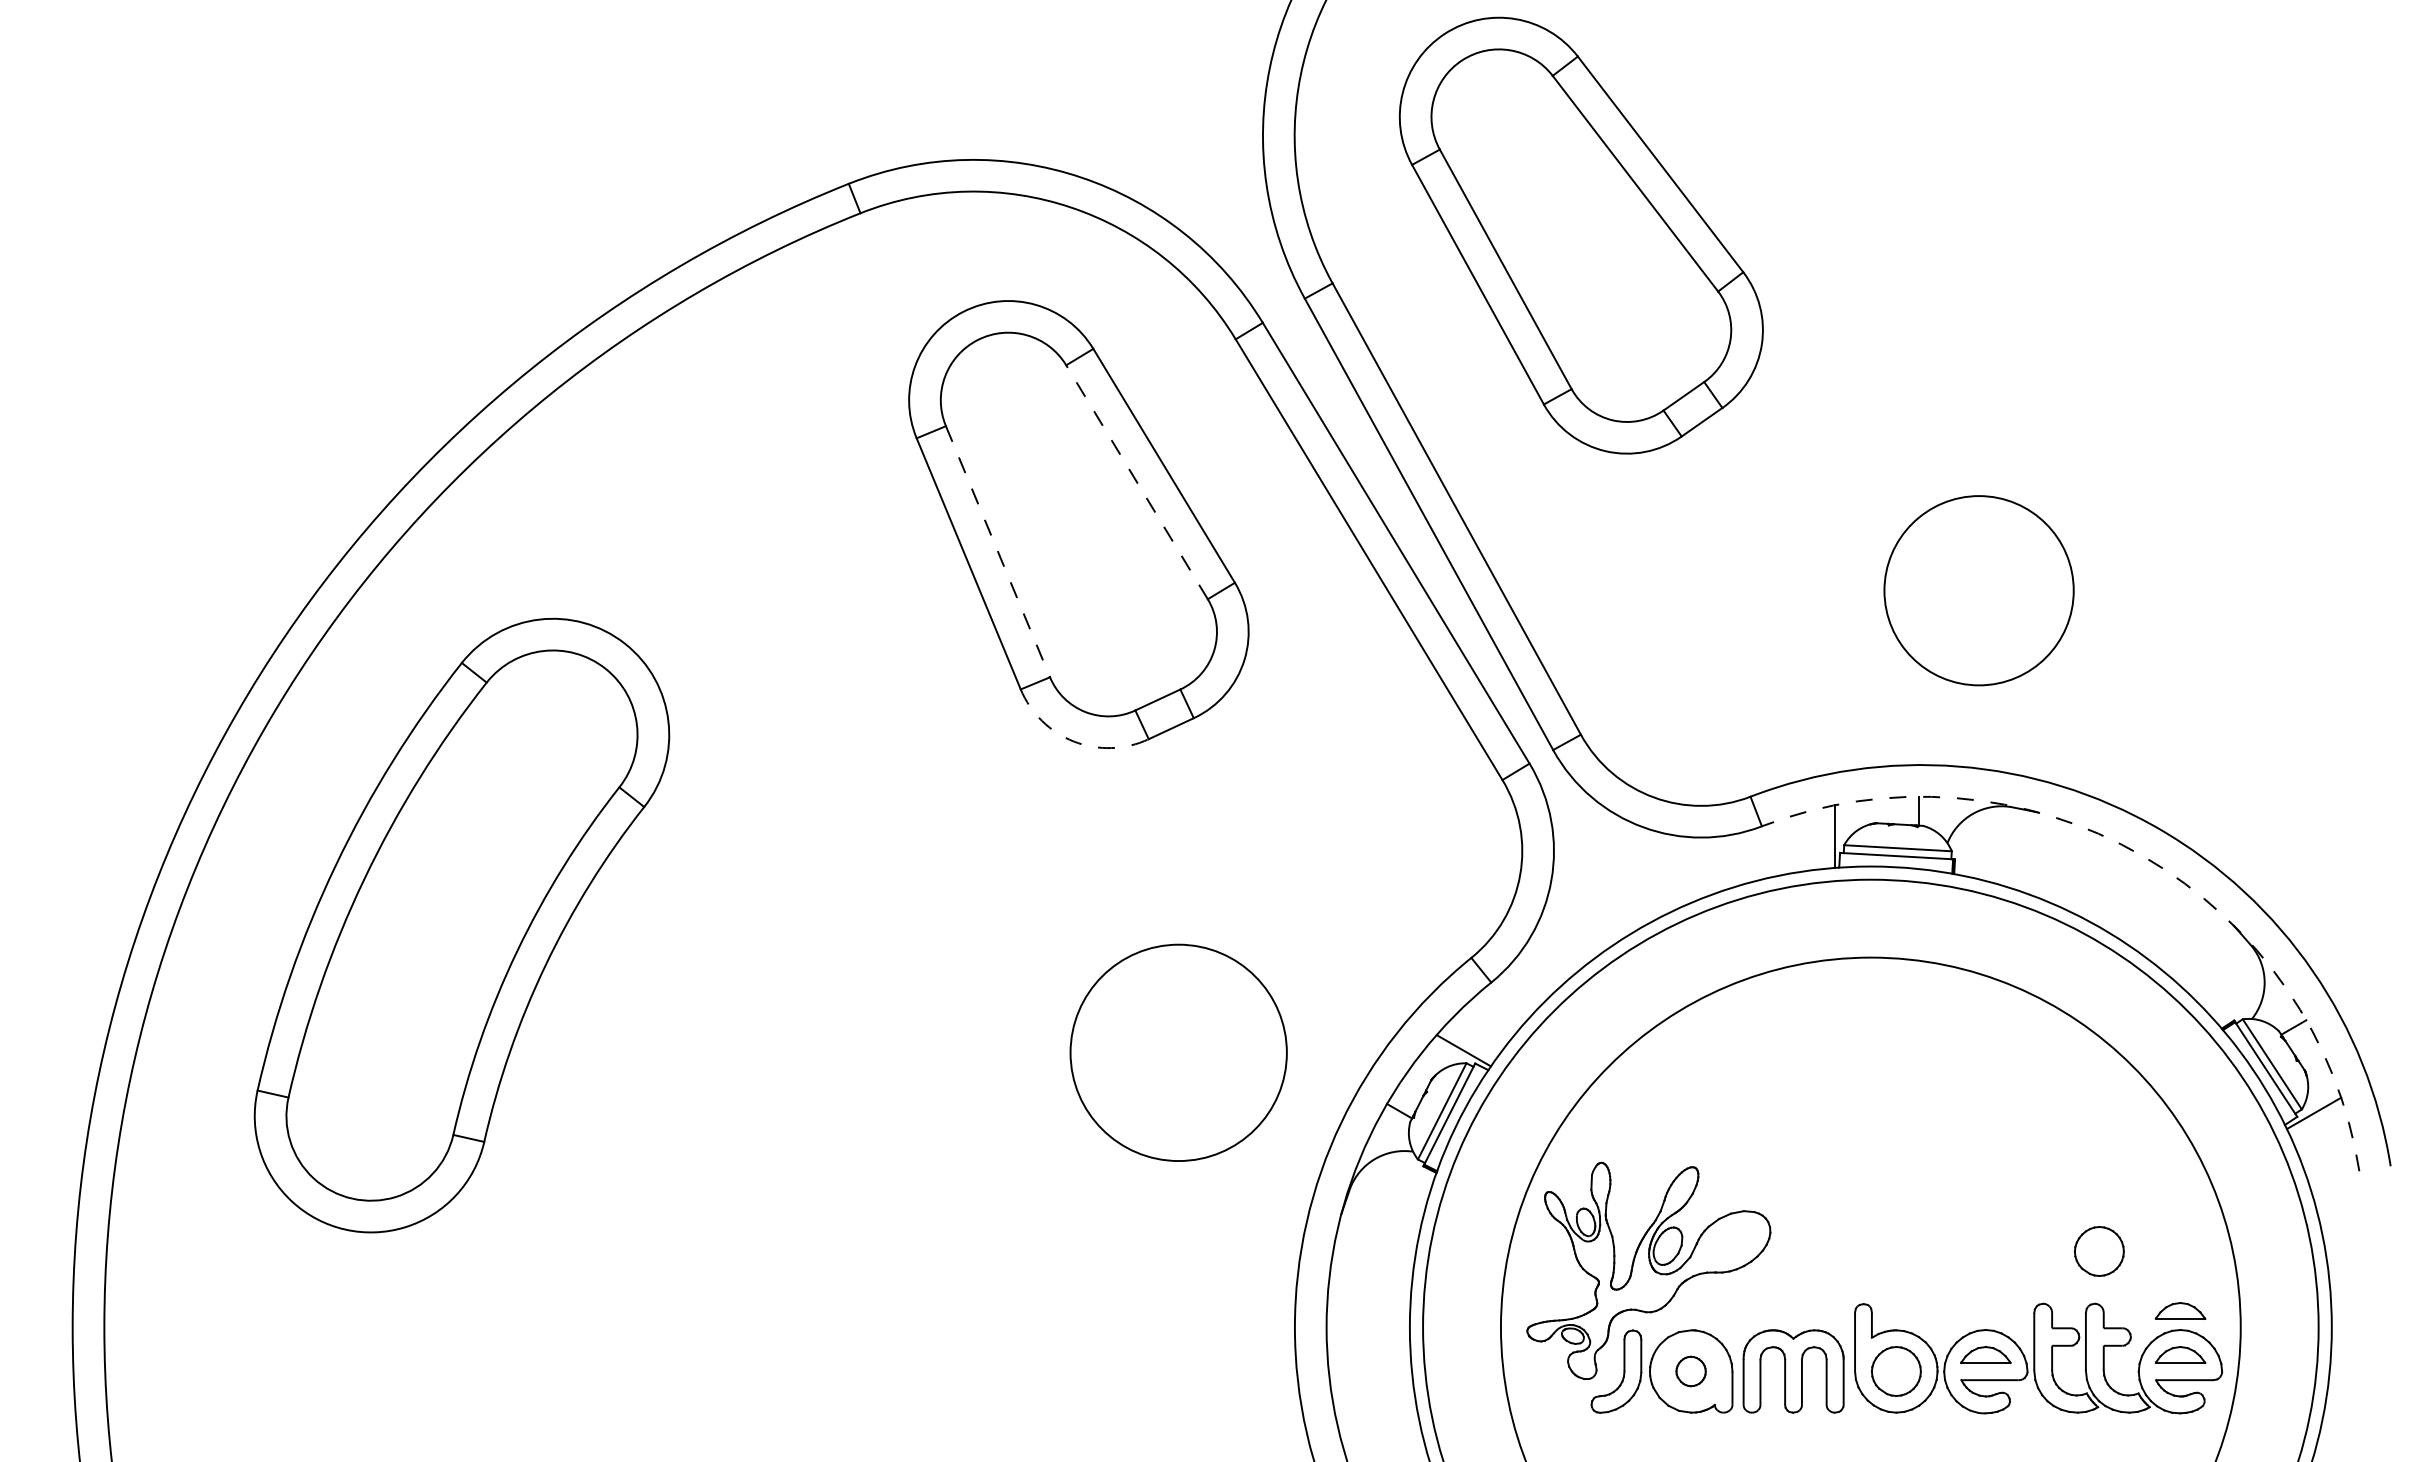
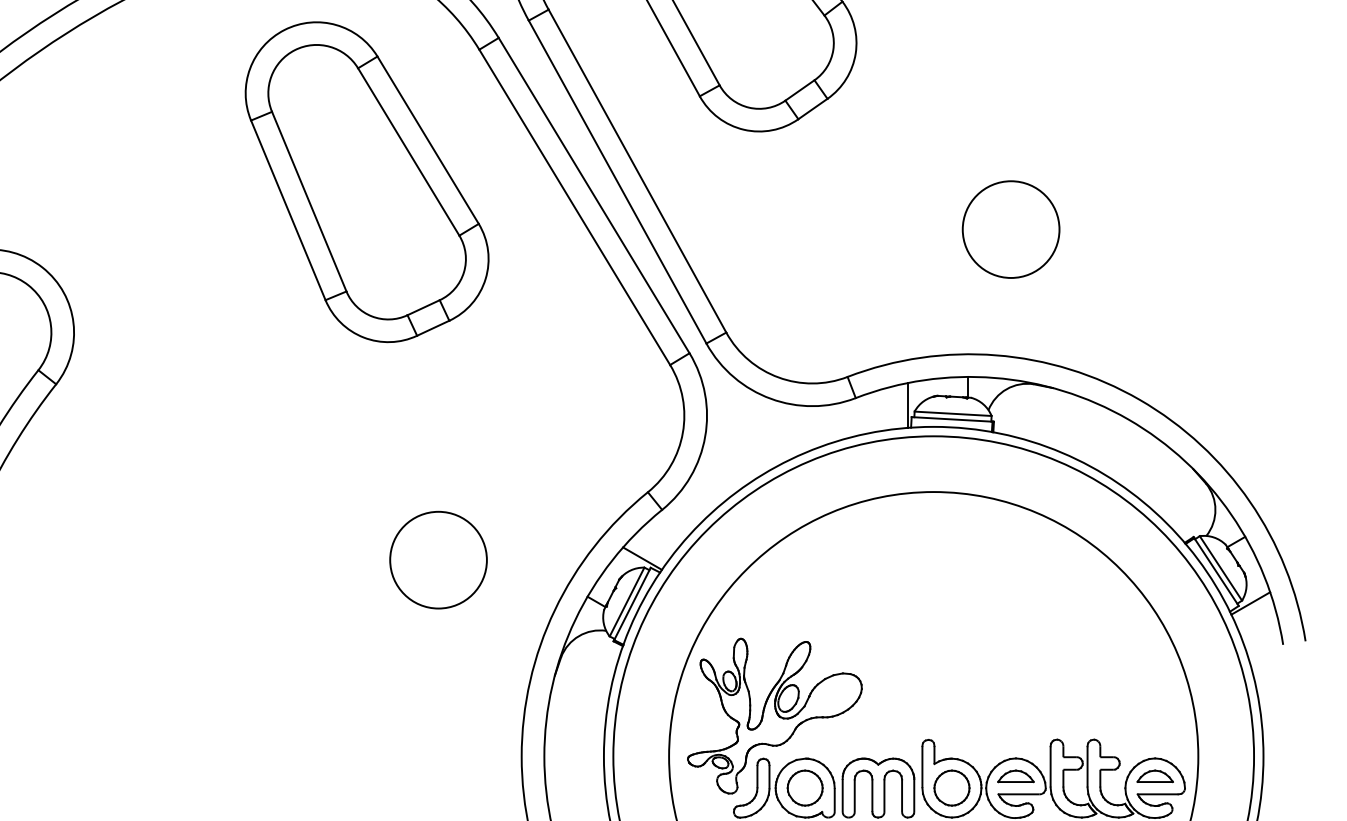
line: (1137, 482) -> (409, 152), dashed -> solid
line: (998, 551) -> (309, 201), dashed -> solid
circle: (1978, 590) -> (1010, 229), size x0.71
arc: (1074, 741) -> (364, 337), dashed -> solid
arc: (2142, 856) -> (1128, 419), dashed -> solid
circle: (1178, 1052) -> (438, 559), size x0.62
part: (2099, 1251) -> (1097, 702), removed
part: (2180, 1310) -> (1155, 744), removed
part: (1690, 1371) -> (804, 788), size x1.67

